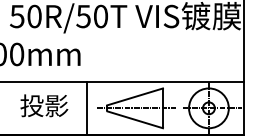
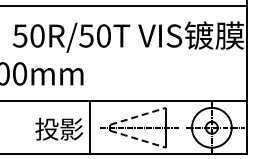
line: (135, 97) -> (138, 116), solid -> dashed
text: (44, 105) -> (59, 128), moved
line: (135, 120) -> (138, 139), solid -> dashed

